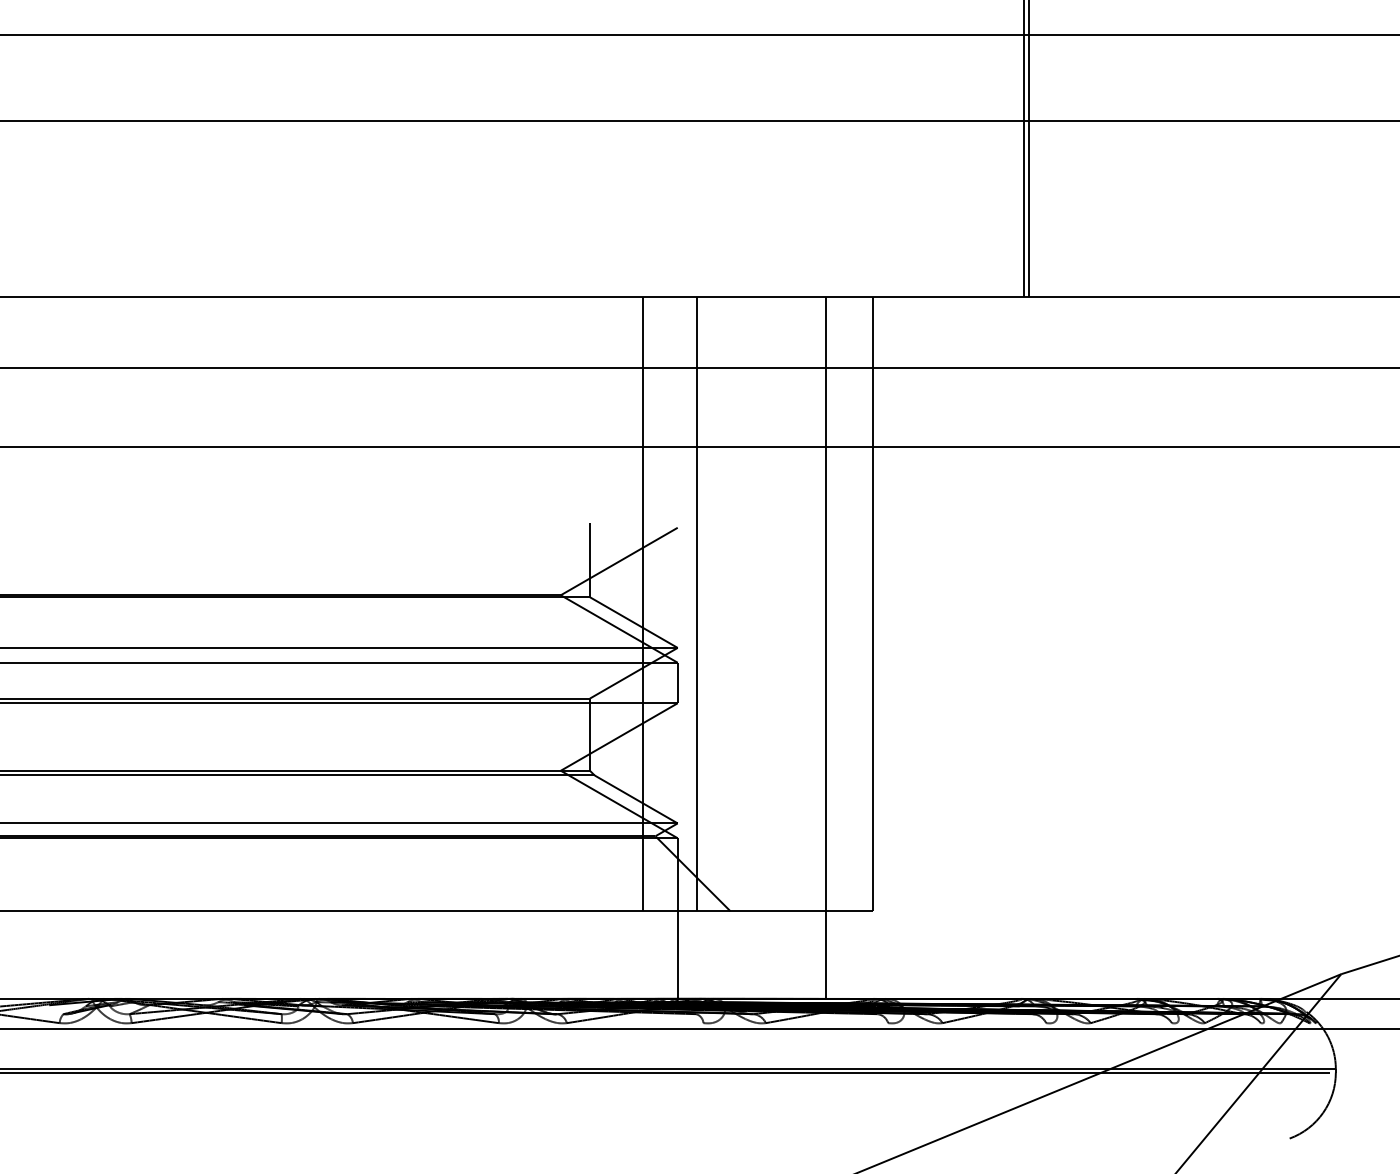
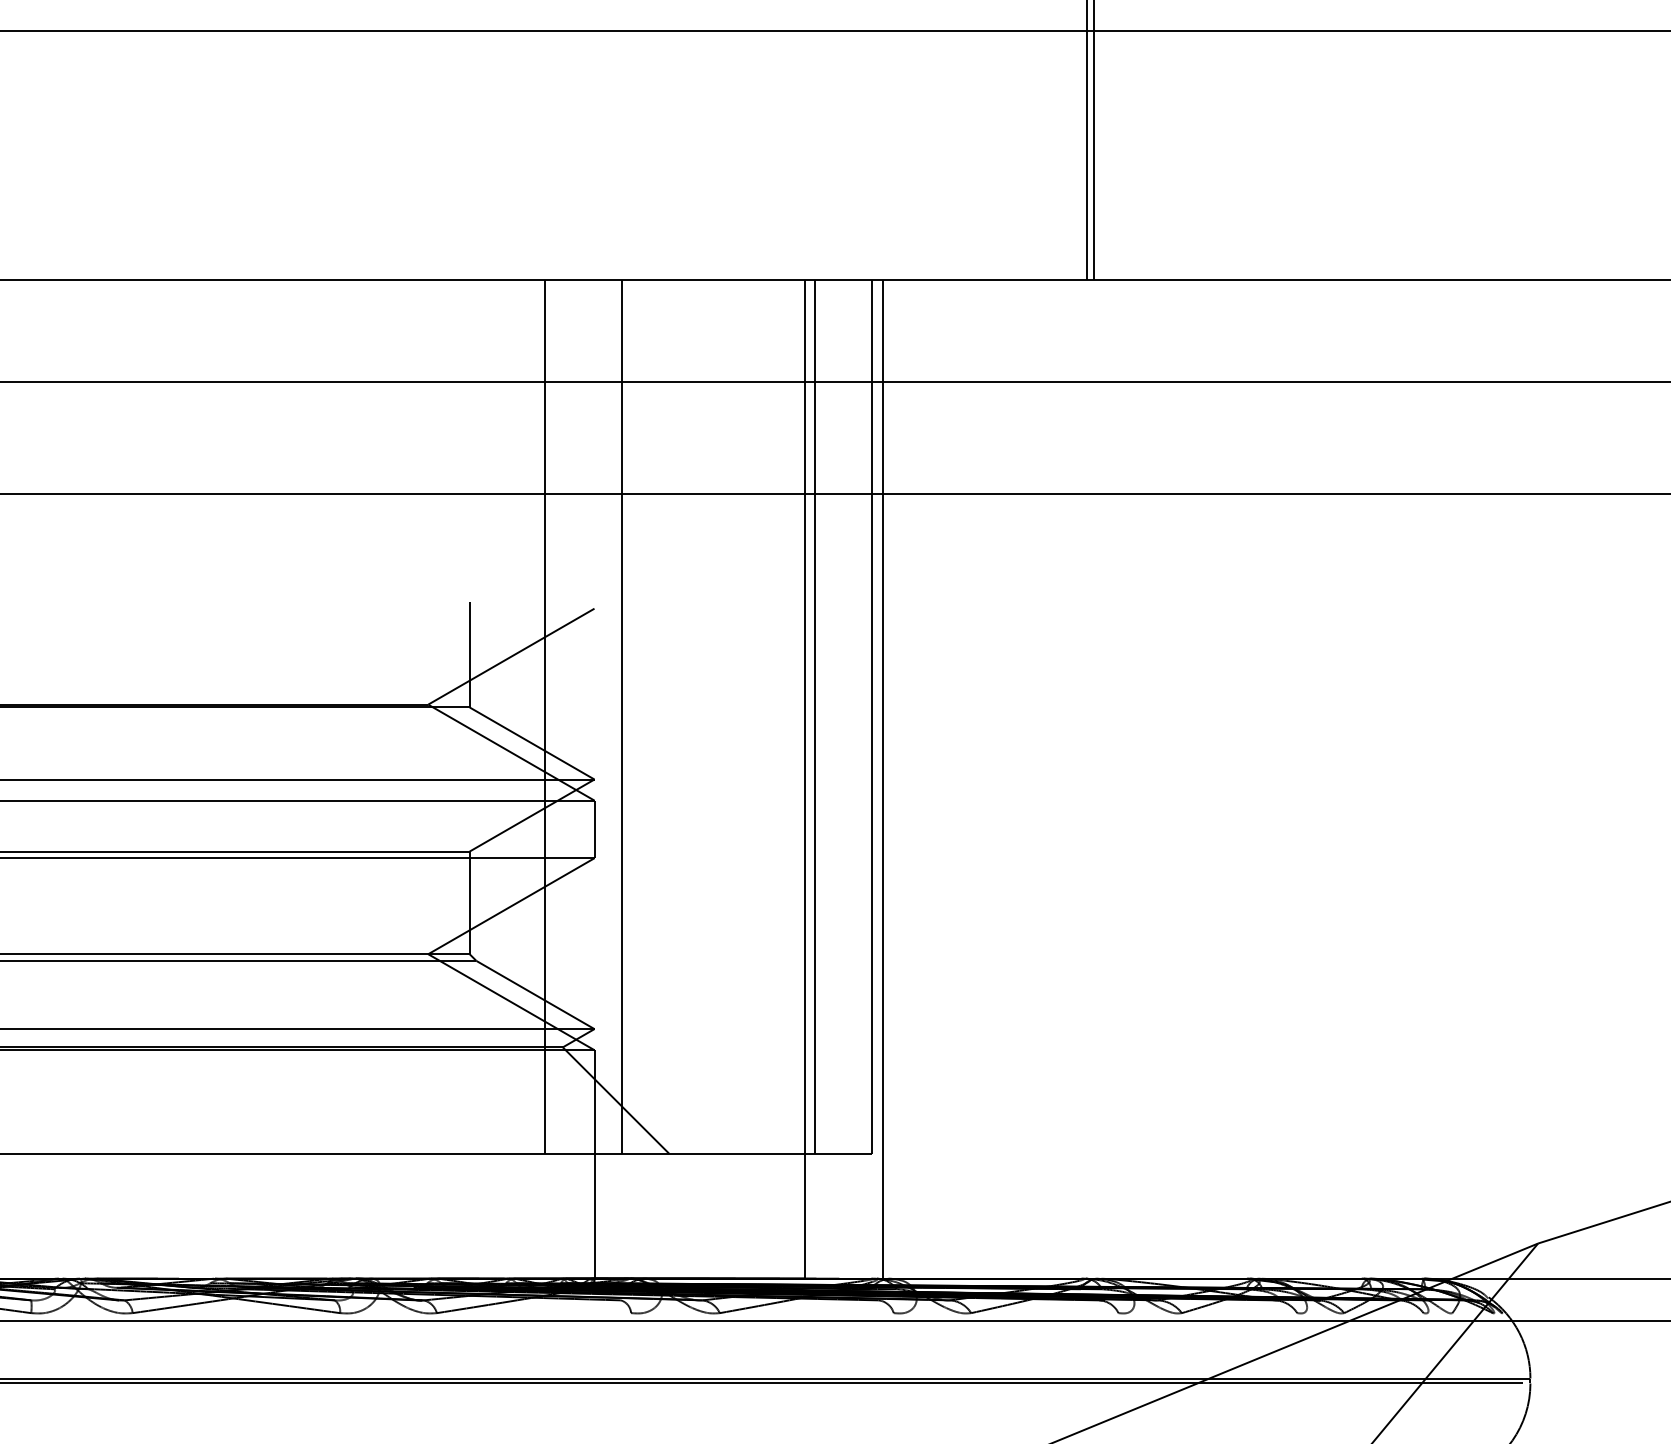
line: (832, 603) -> (814, 716), added
line: (880, 647) -> (882, 778), added

